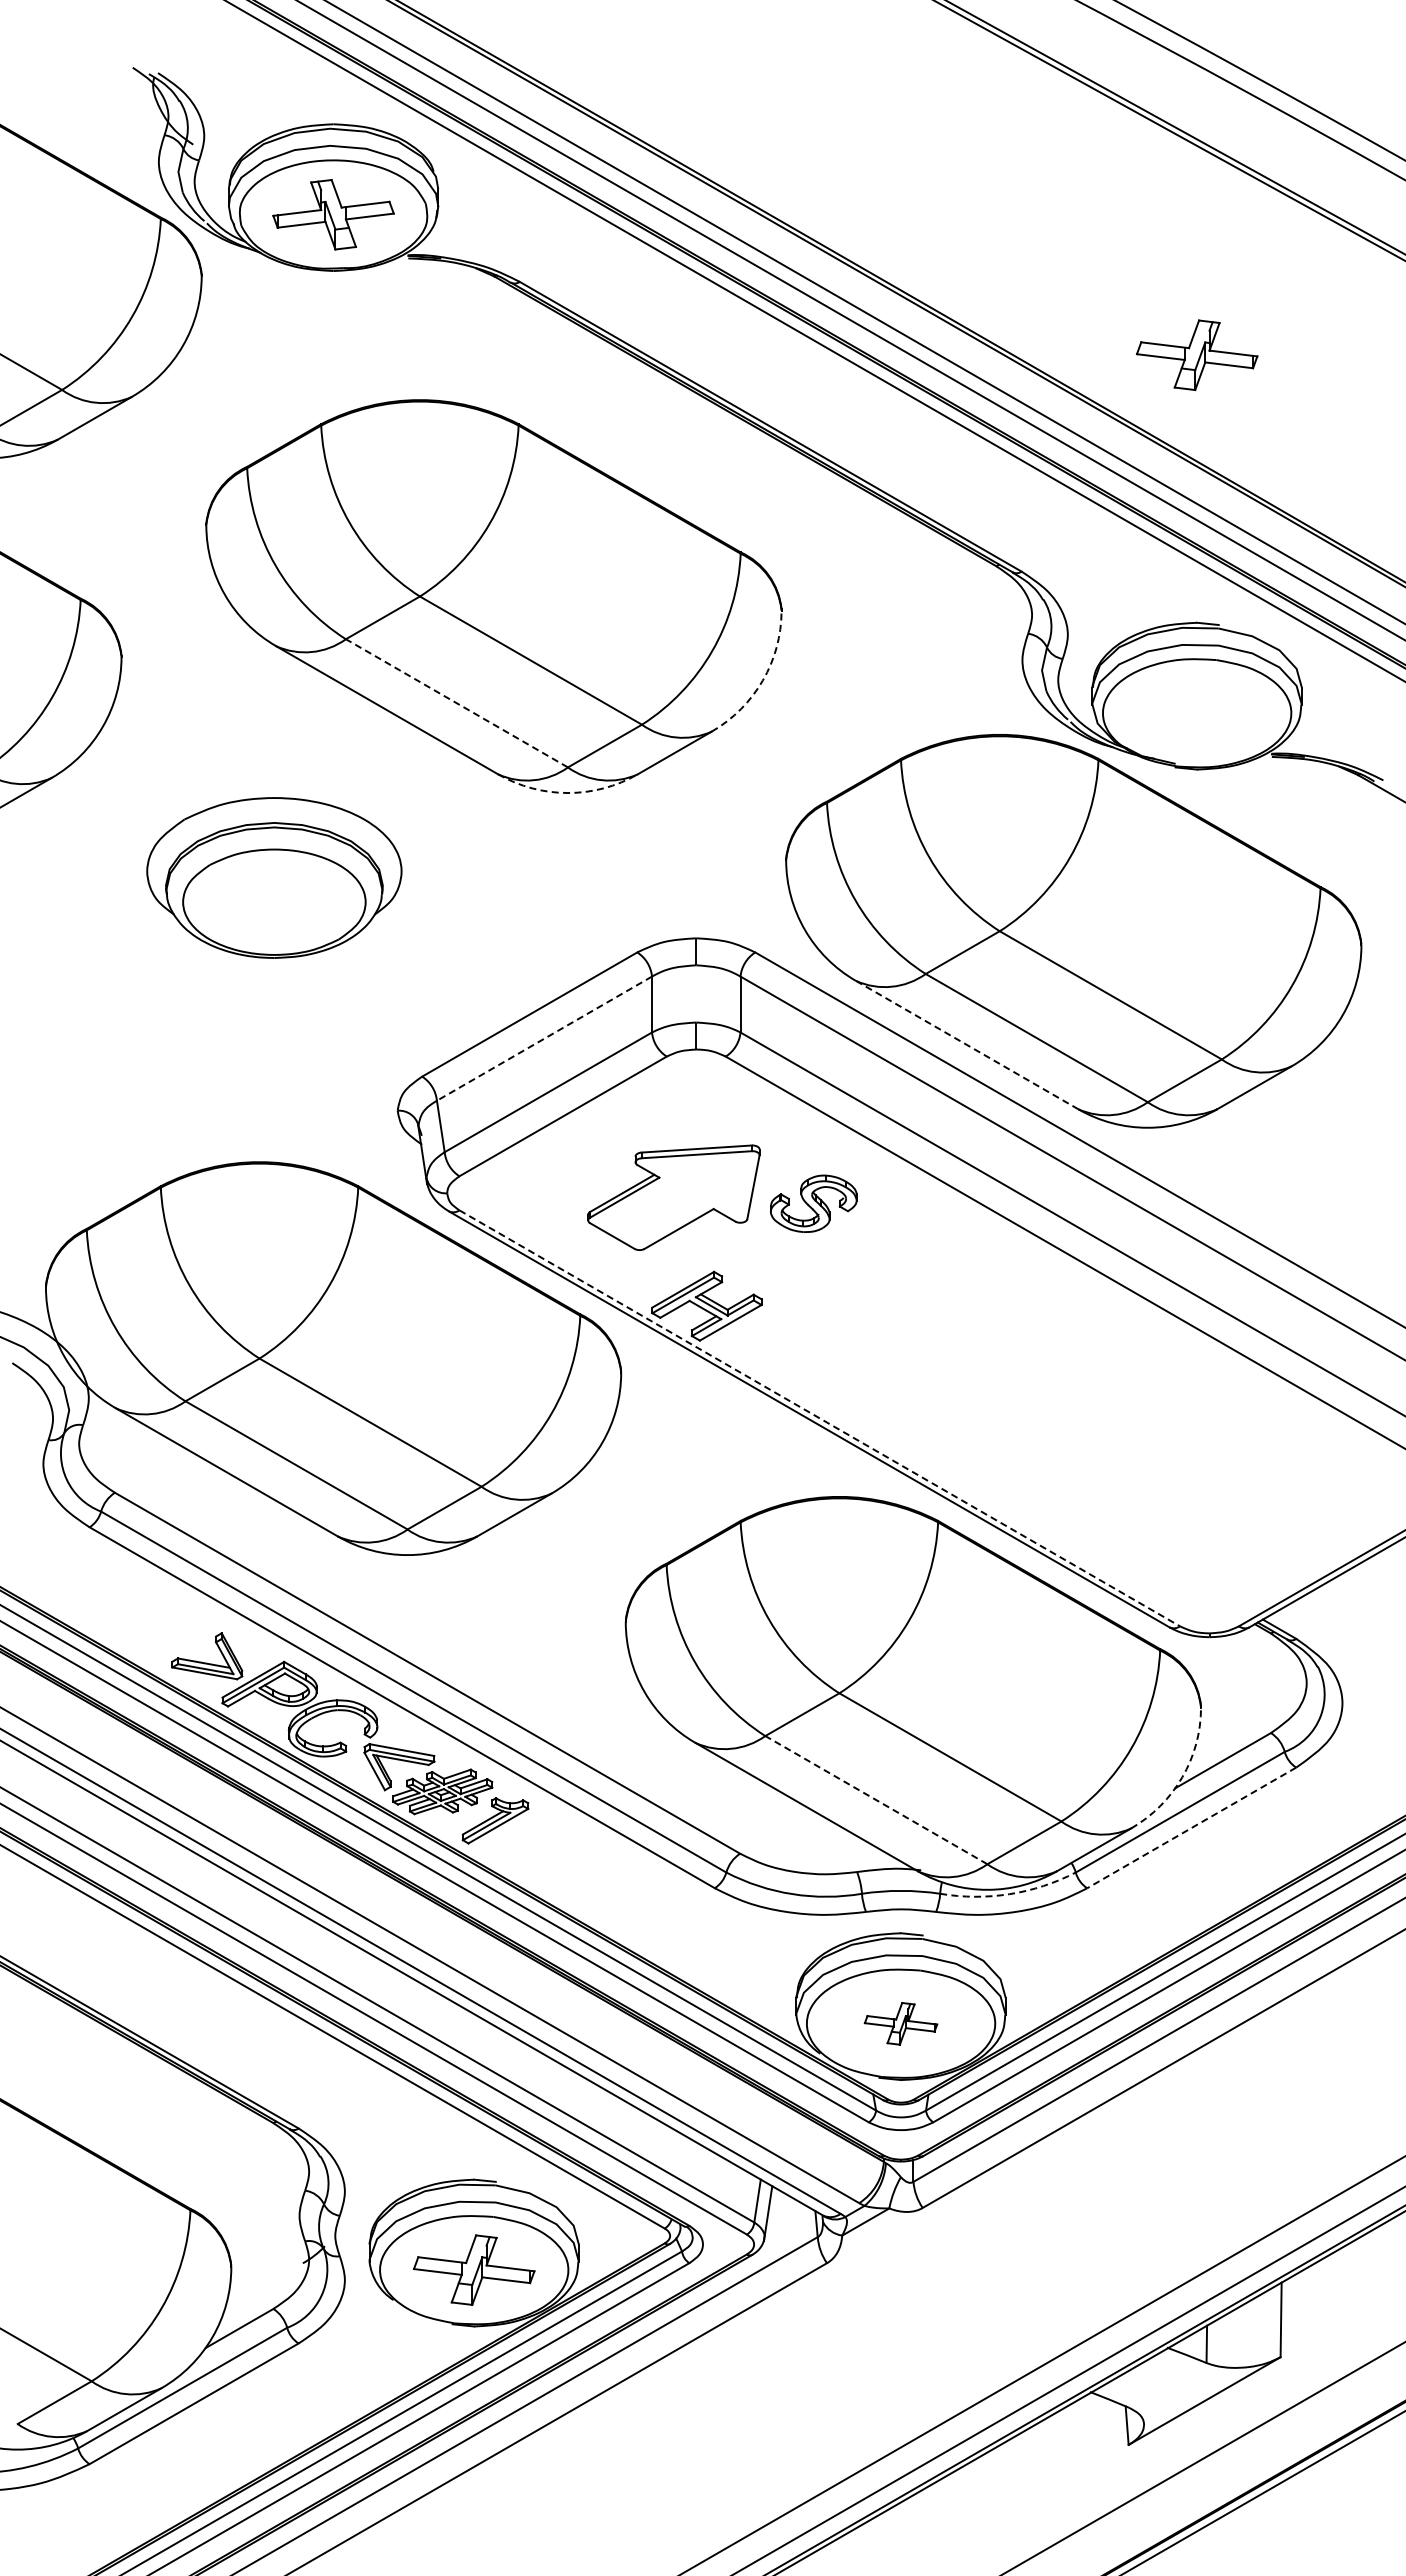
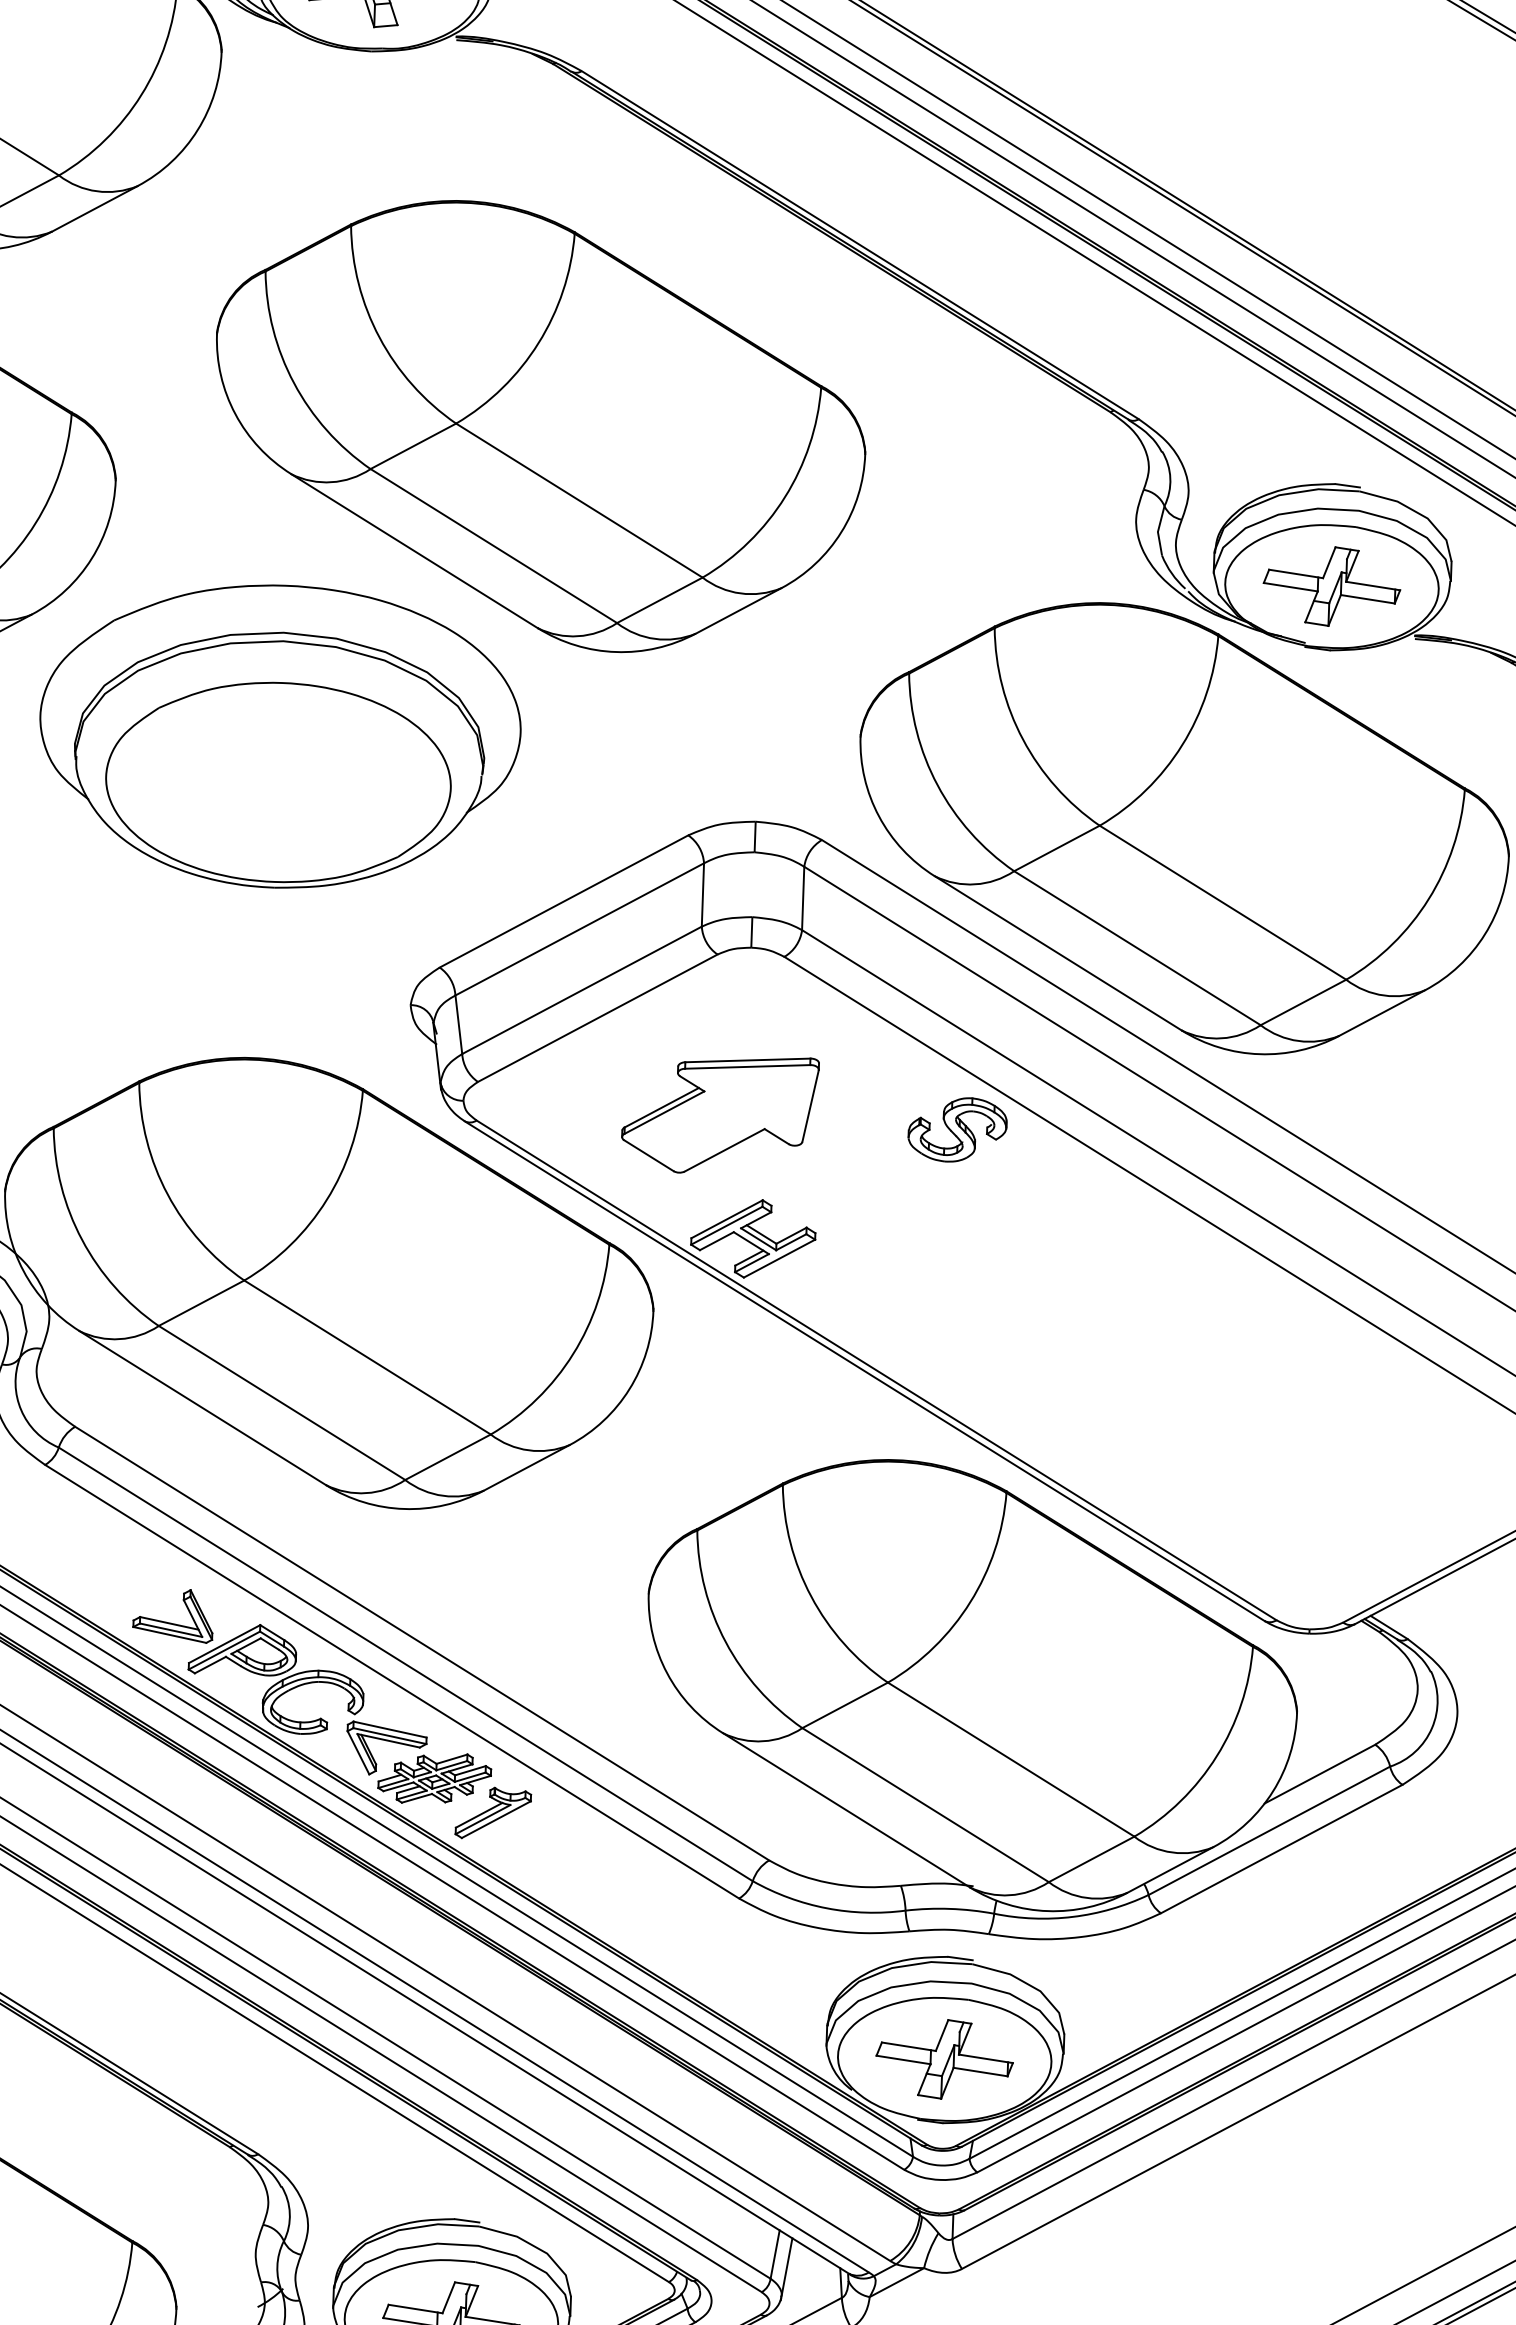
part: (1196, 355) -> (1331, 586), moved
arc: (762, 680) -> (840, 532), dashed -> solid
line: (456, 703) -> (493, 546), dashed -> solid
arc: (567, 793) -> (615, 652), dashed -> solid
part: (274, 877) -> (280, 736), size x1.67
line: (544, 1038) -> (579, 929), dashed -> solid
line: (967, 1045) -> (1058, 953), dashed -> solid
part: (813, 1203) -> (957, 1129), moved
line: (820, 1418) -> (877, 1370), dashed -> solid
arc: (1182, 1777) -> (1273, 1791), dashed -> solid
line: (875, 1799) -> (924, 1804), dashed -> solid
line: (1191, 1827) -> (1281, 1848), dashed -> solid
arc: (1009, 1894) -> (1072, 1917), dashed -> solid
part: (900, 2023) -> (944, 2059), size x1.67

